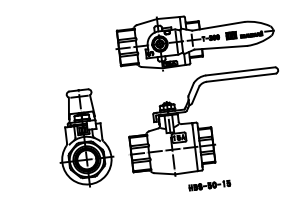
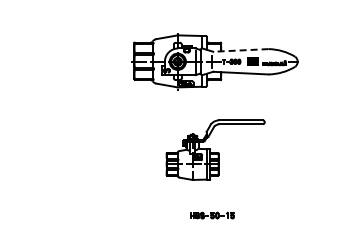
line: (217, 26) -> (240, 50), solid -> dashed
part: (204, 123) -> (214, 150), size x0.6
part: (84, 137) -> (87, 150), removed

